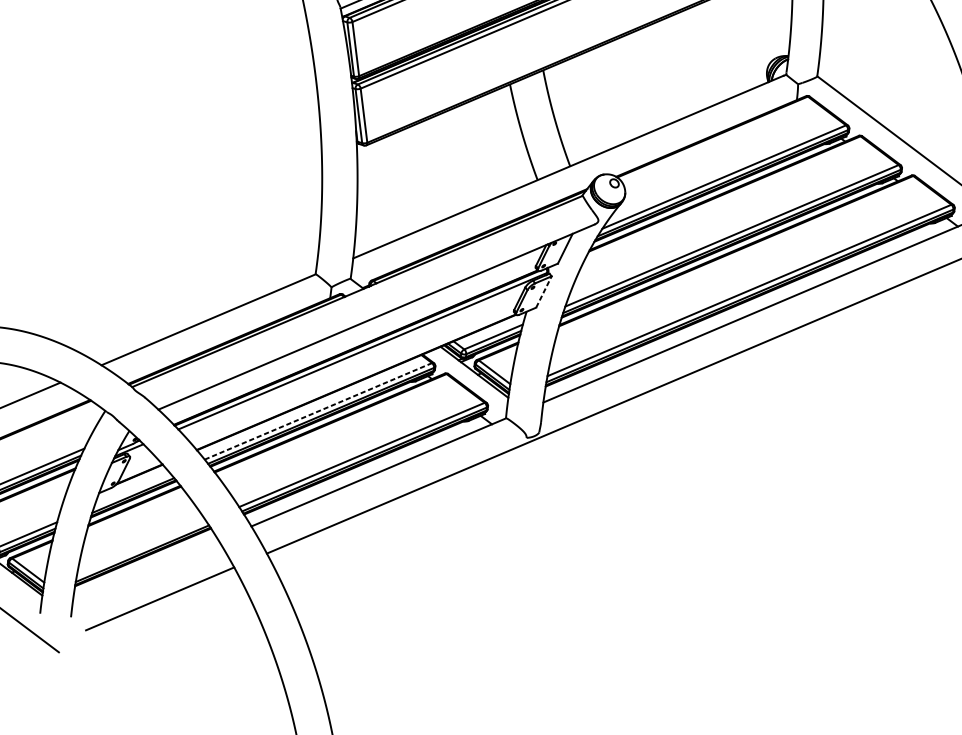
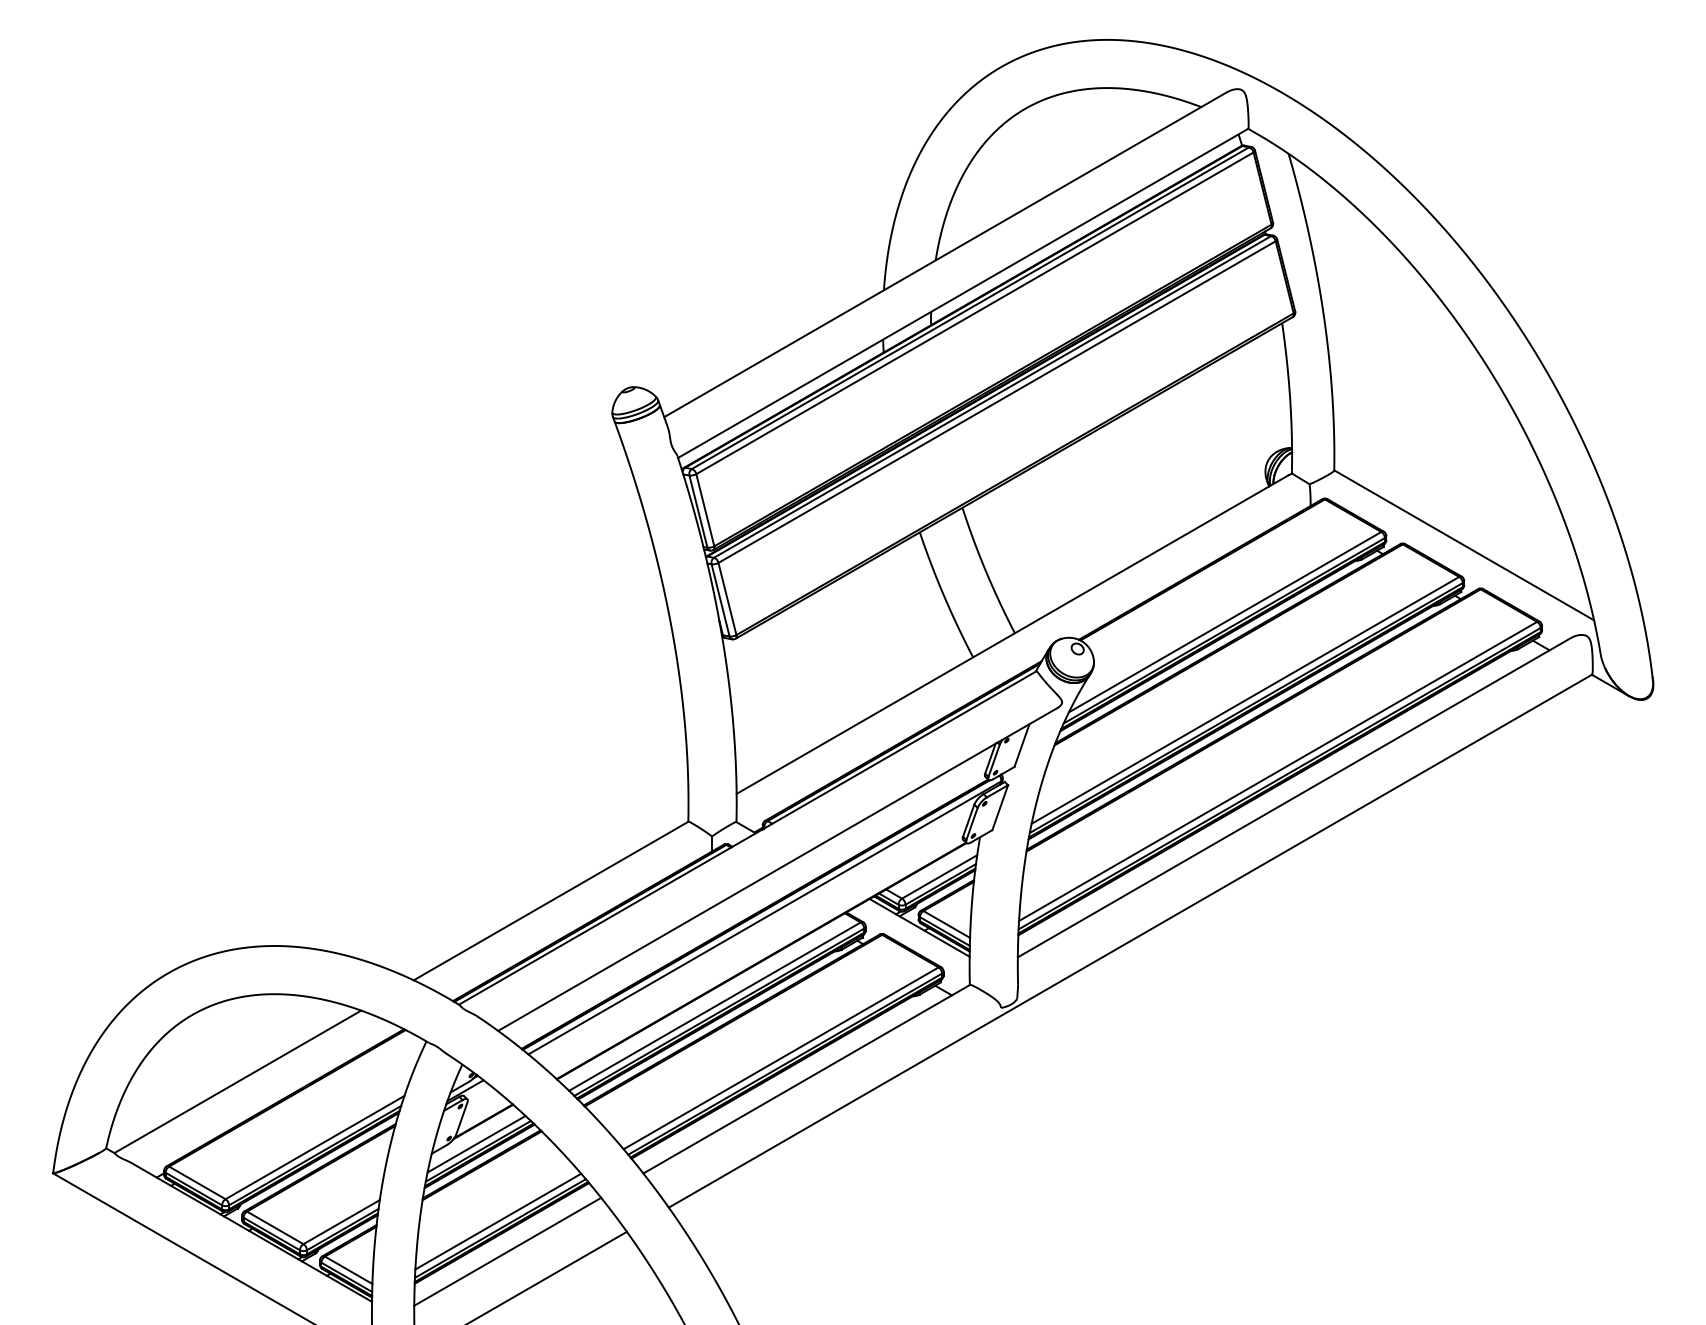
line: (544, 291) -> (1000, 807), dashed -> solid
line: (318, 411) -> (715, 1006), dashed -> solid
line: (132, 489) -> (476, 1143), added
line: (141, 548) -> (498, 1221), added
line: (145, 571) -> (507, 1251), added

